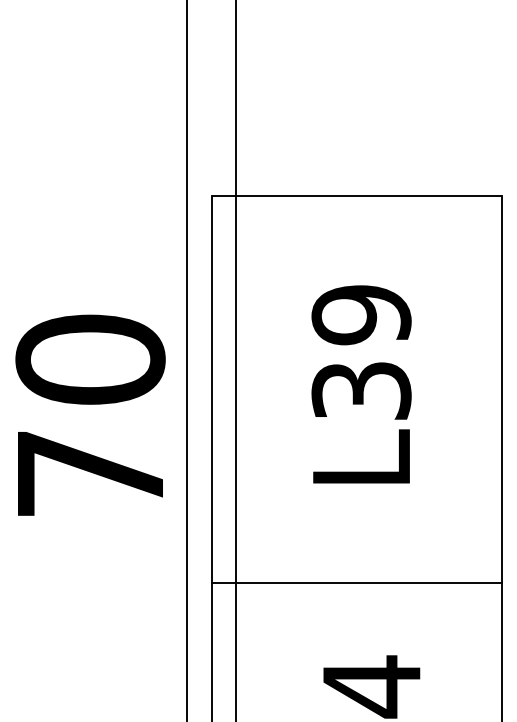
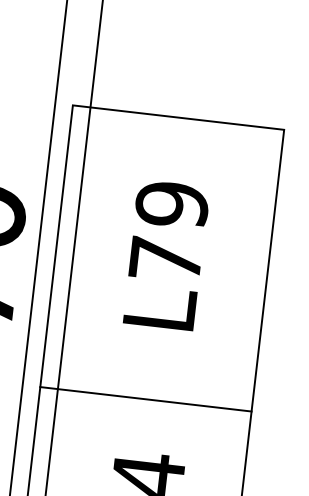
text: (361, 390) -> (165, 259), L39 -> L79

